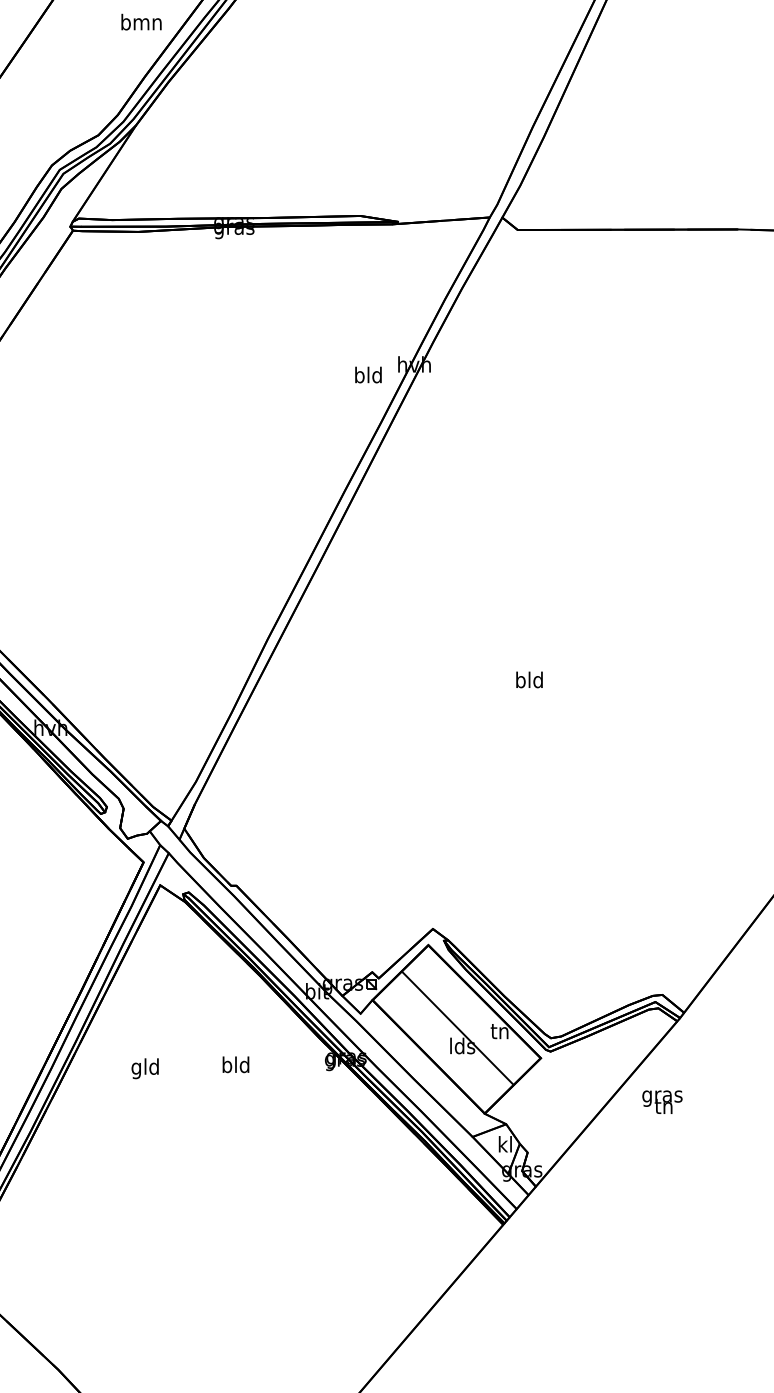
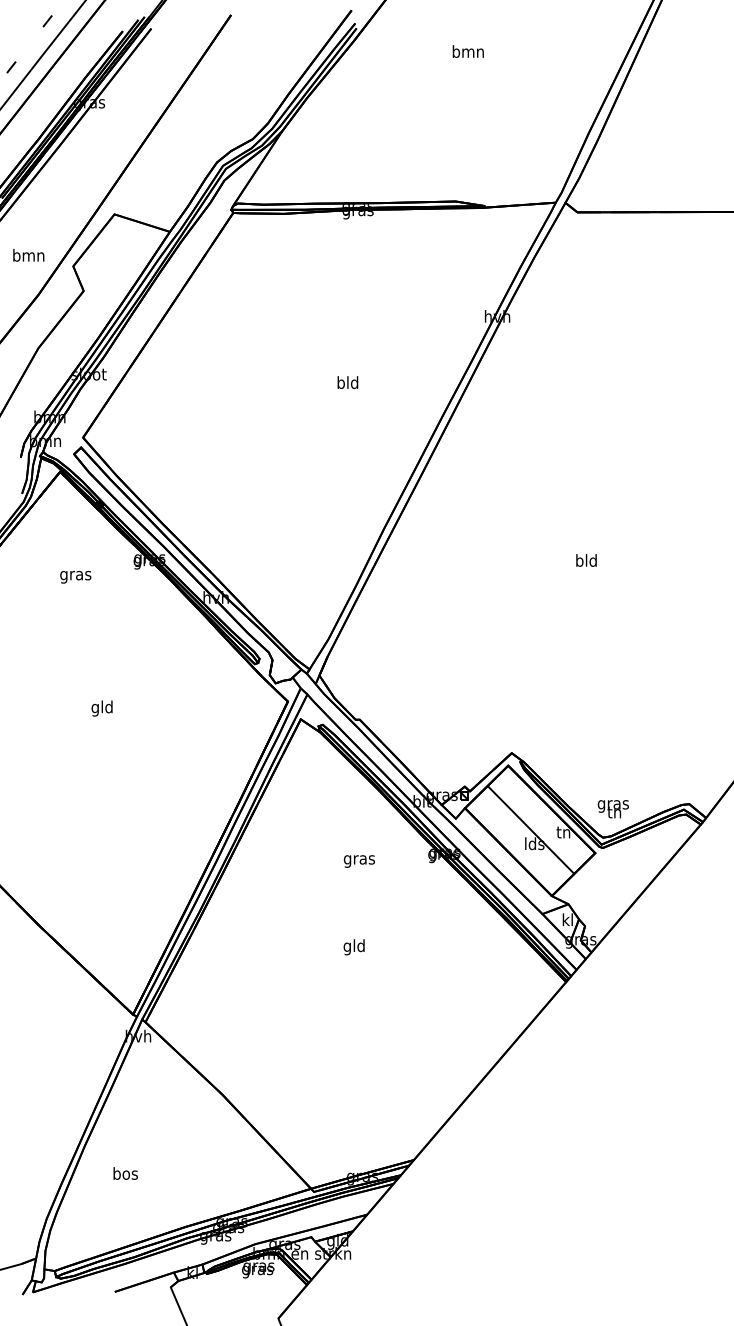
text: (140, 22) -> (467, 51), moved
text: (367, 374) -> (347, 382), moved
text: (234, 1066) -> (358, 859), bld -> gras
text: (144, 1068) -> (353, 947), moved
text: (661, 1102) -> (612, 809), moved

